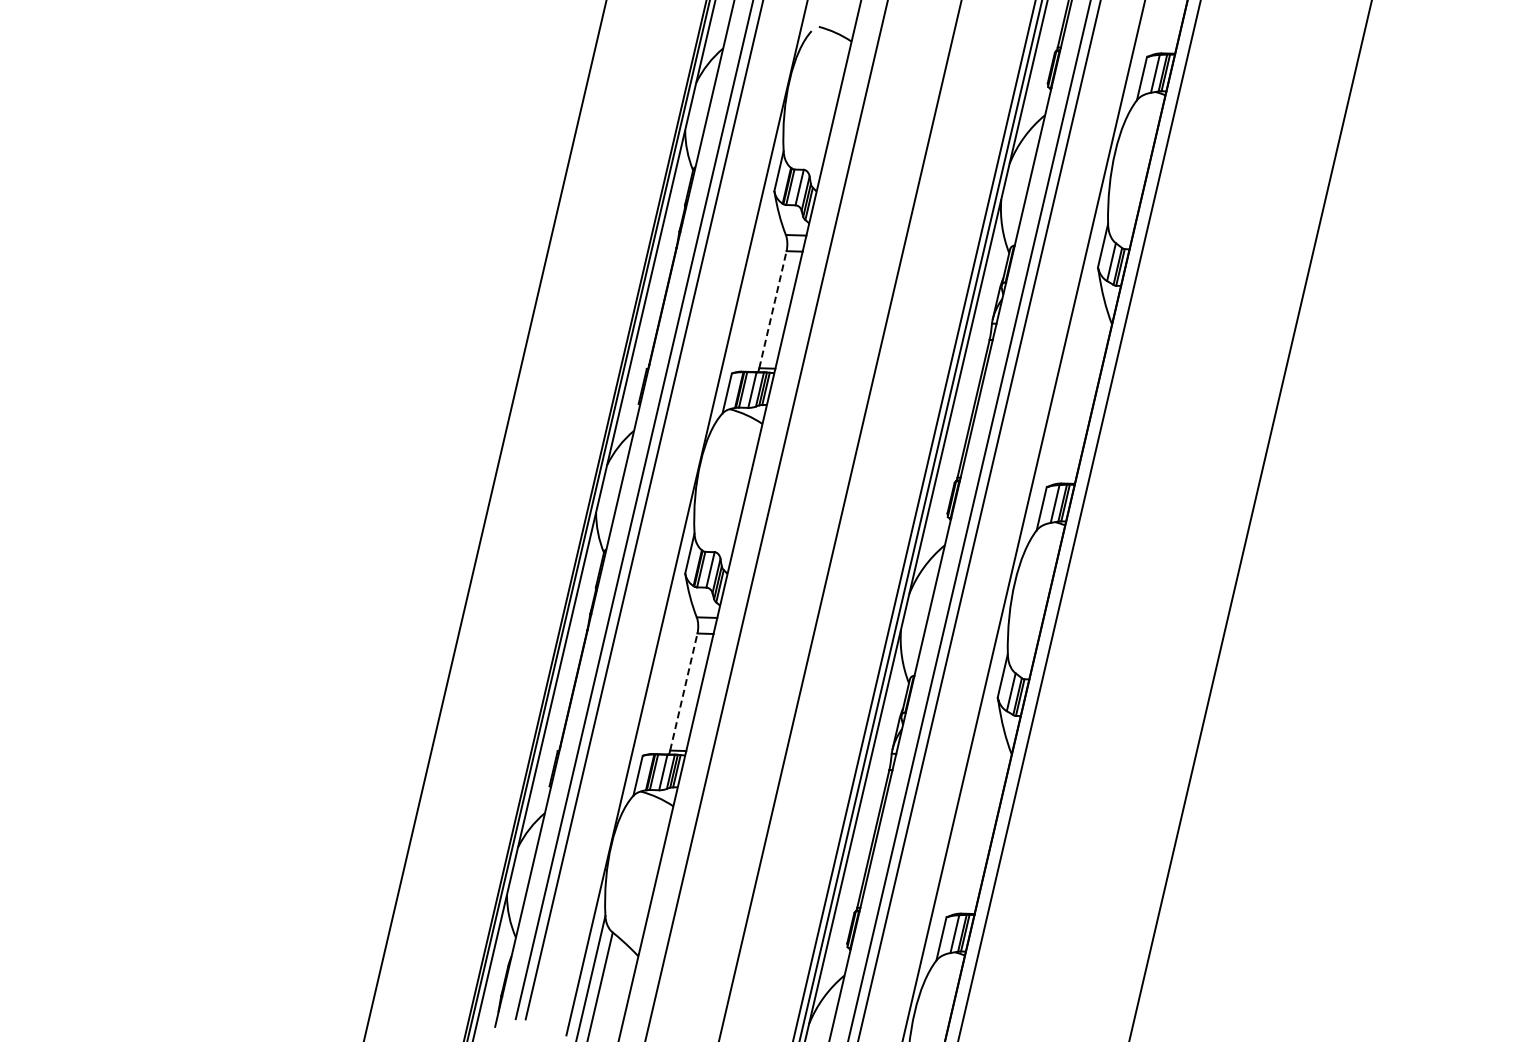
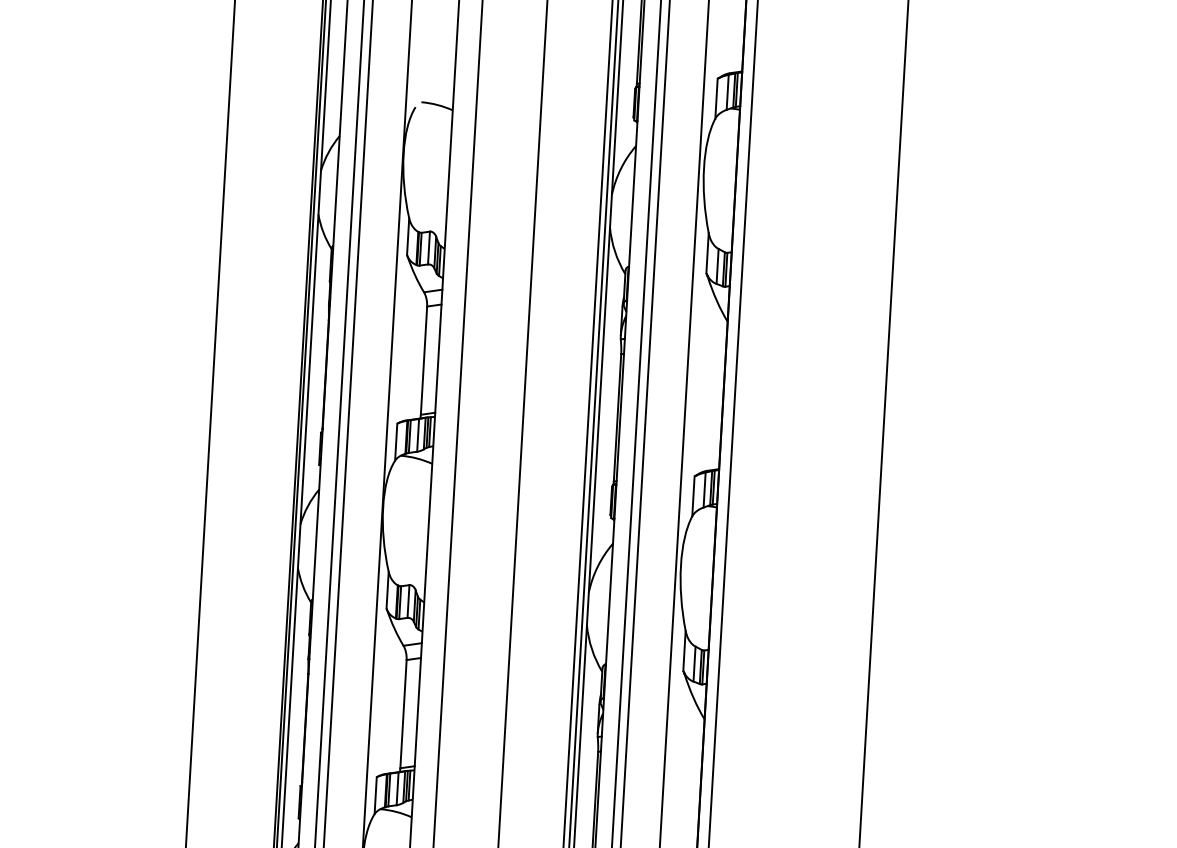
line: (773, 309) -> (424, 360), dashed -> solid
line: (683, 691) -> (403, 713), dashed -> solid

